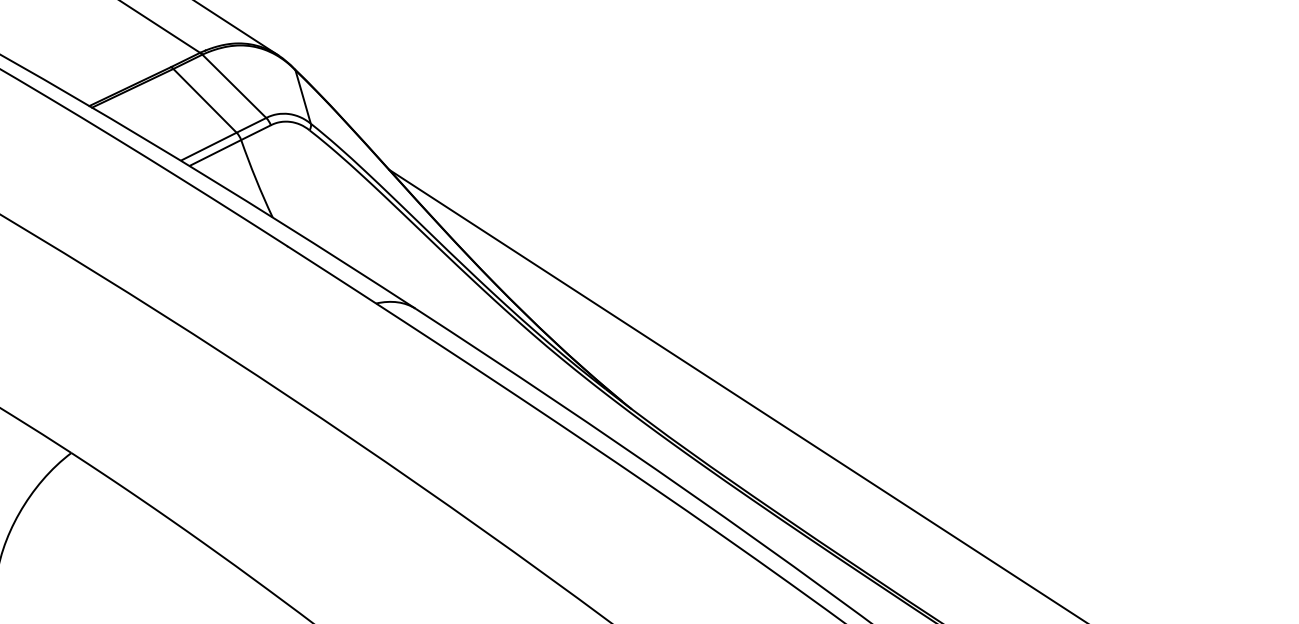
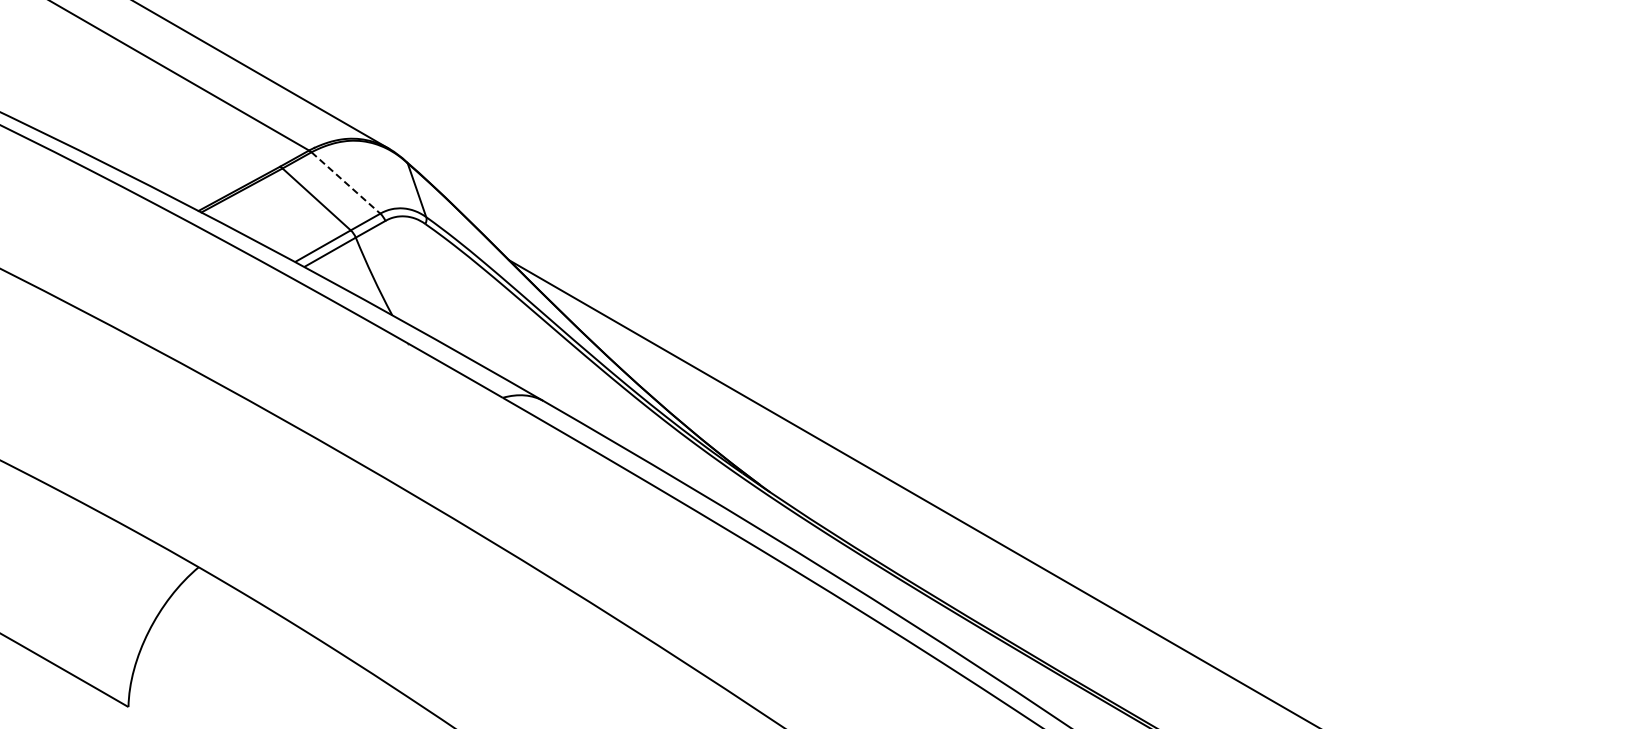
line: (234, 86) -> (346, 183), solid -> dashed

